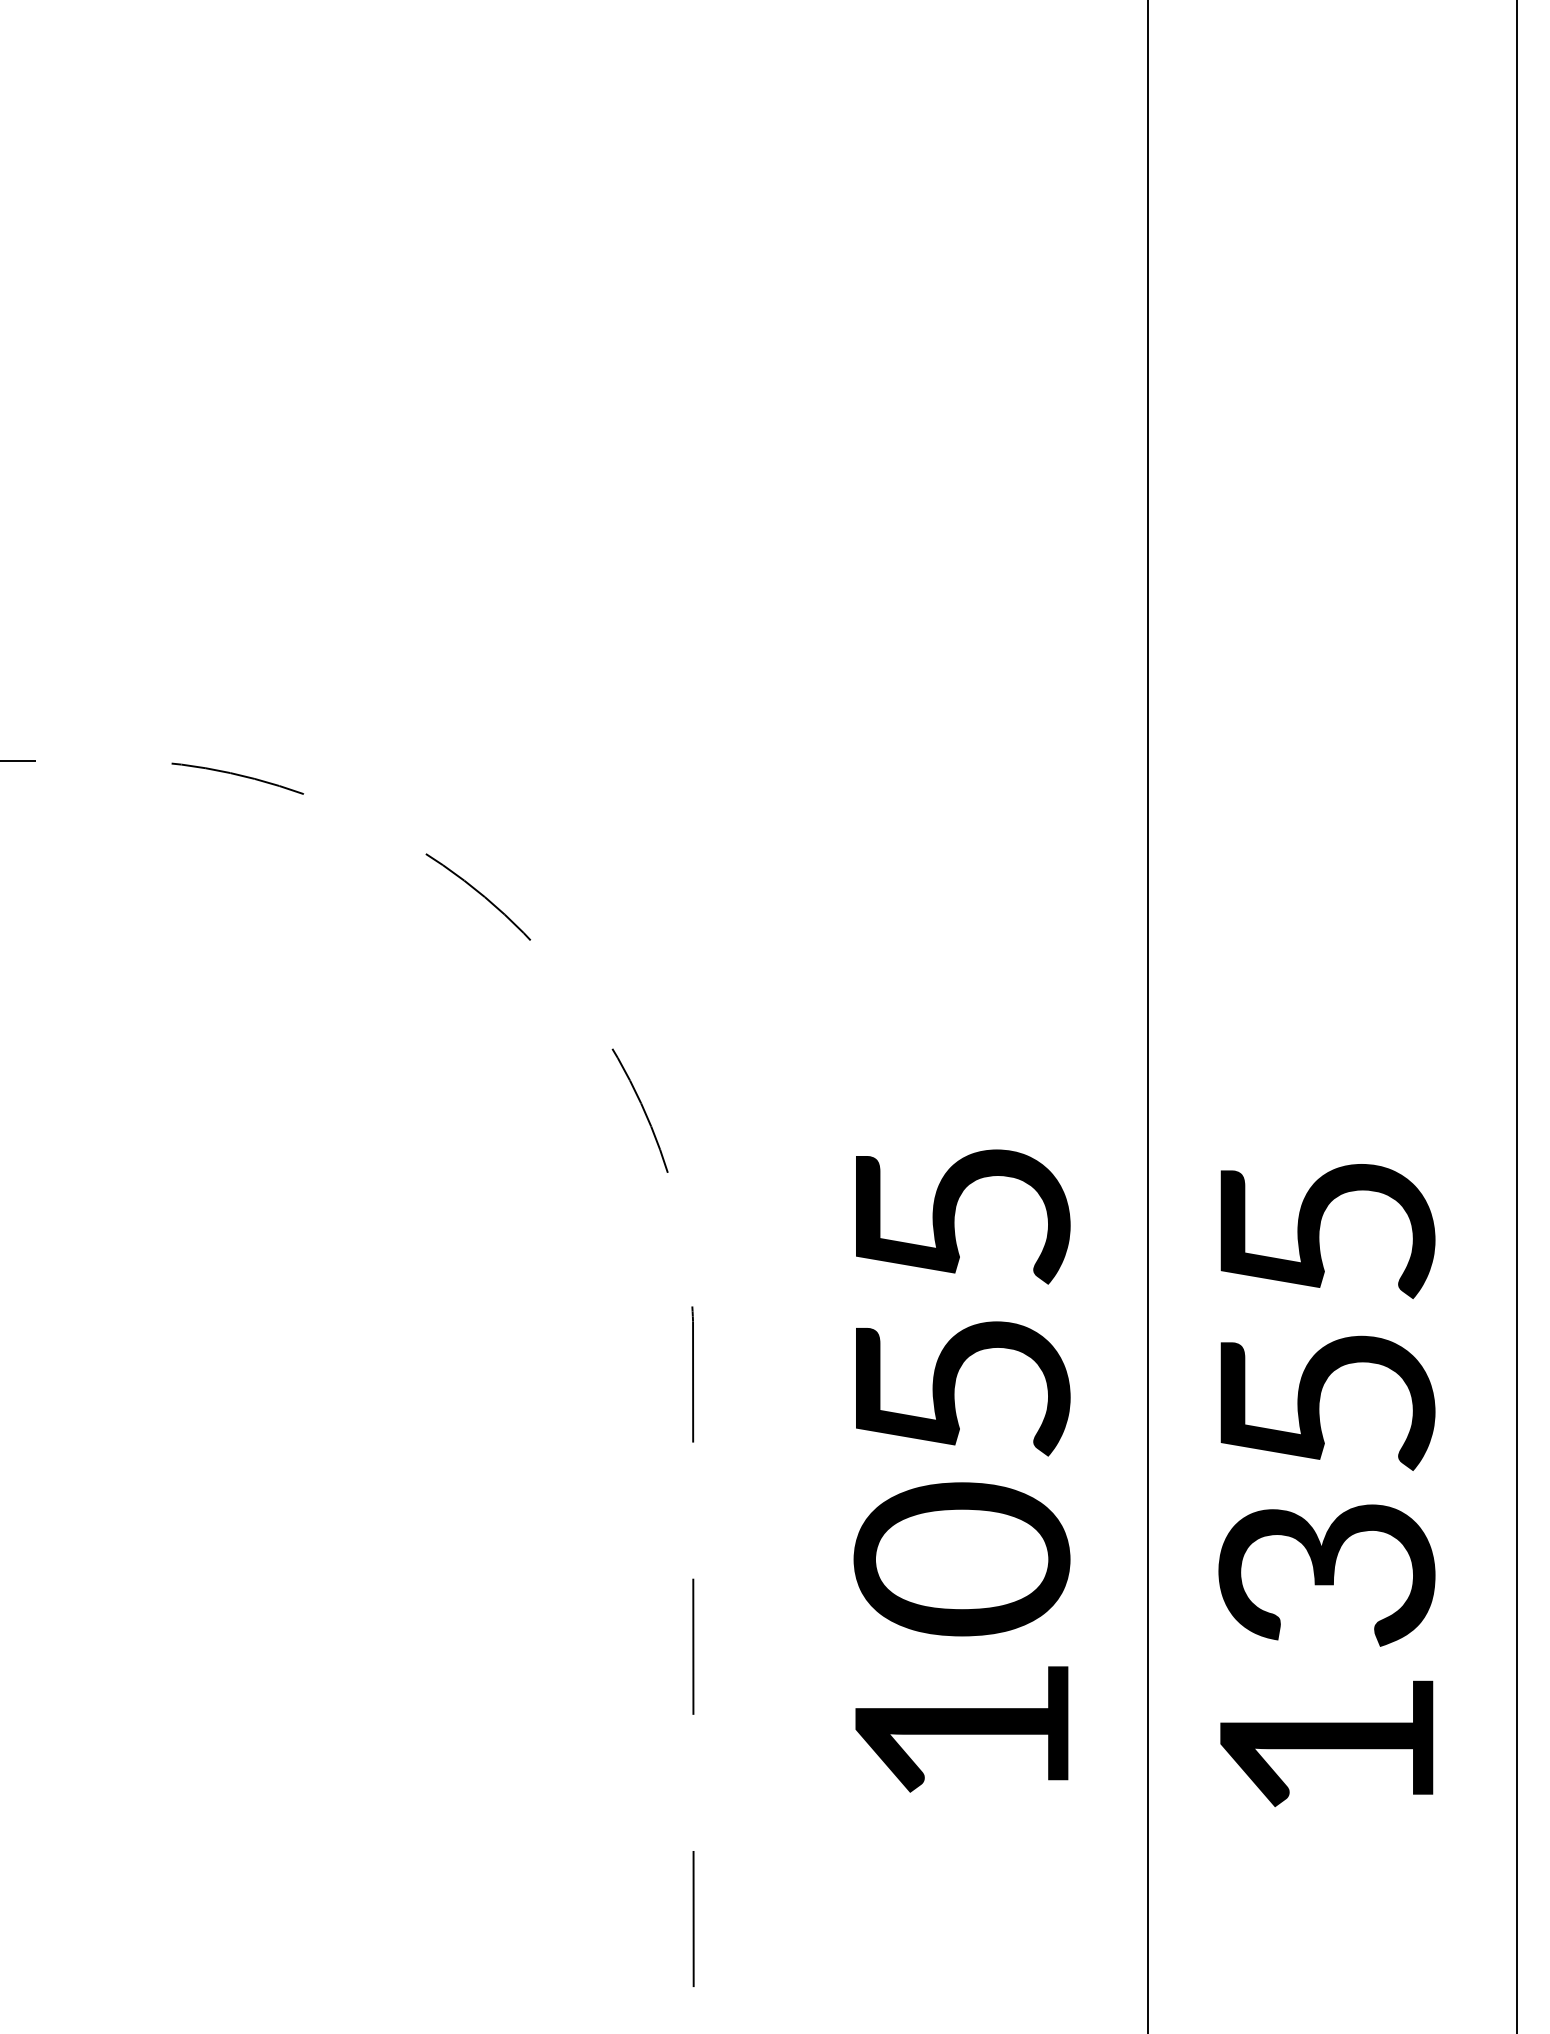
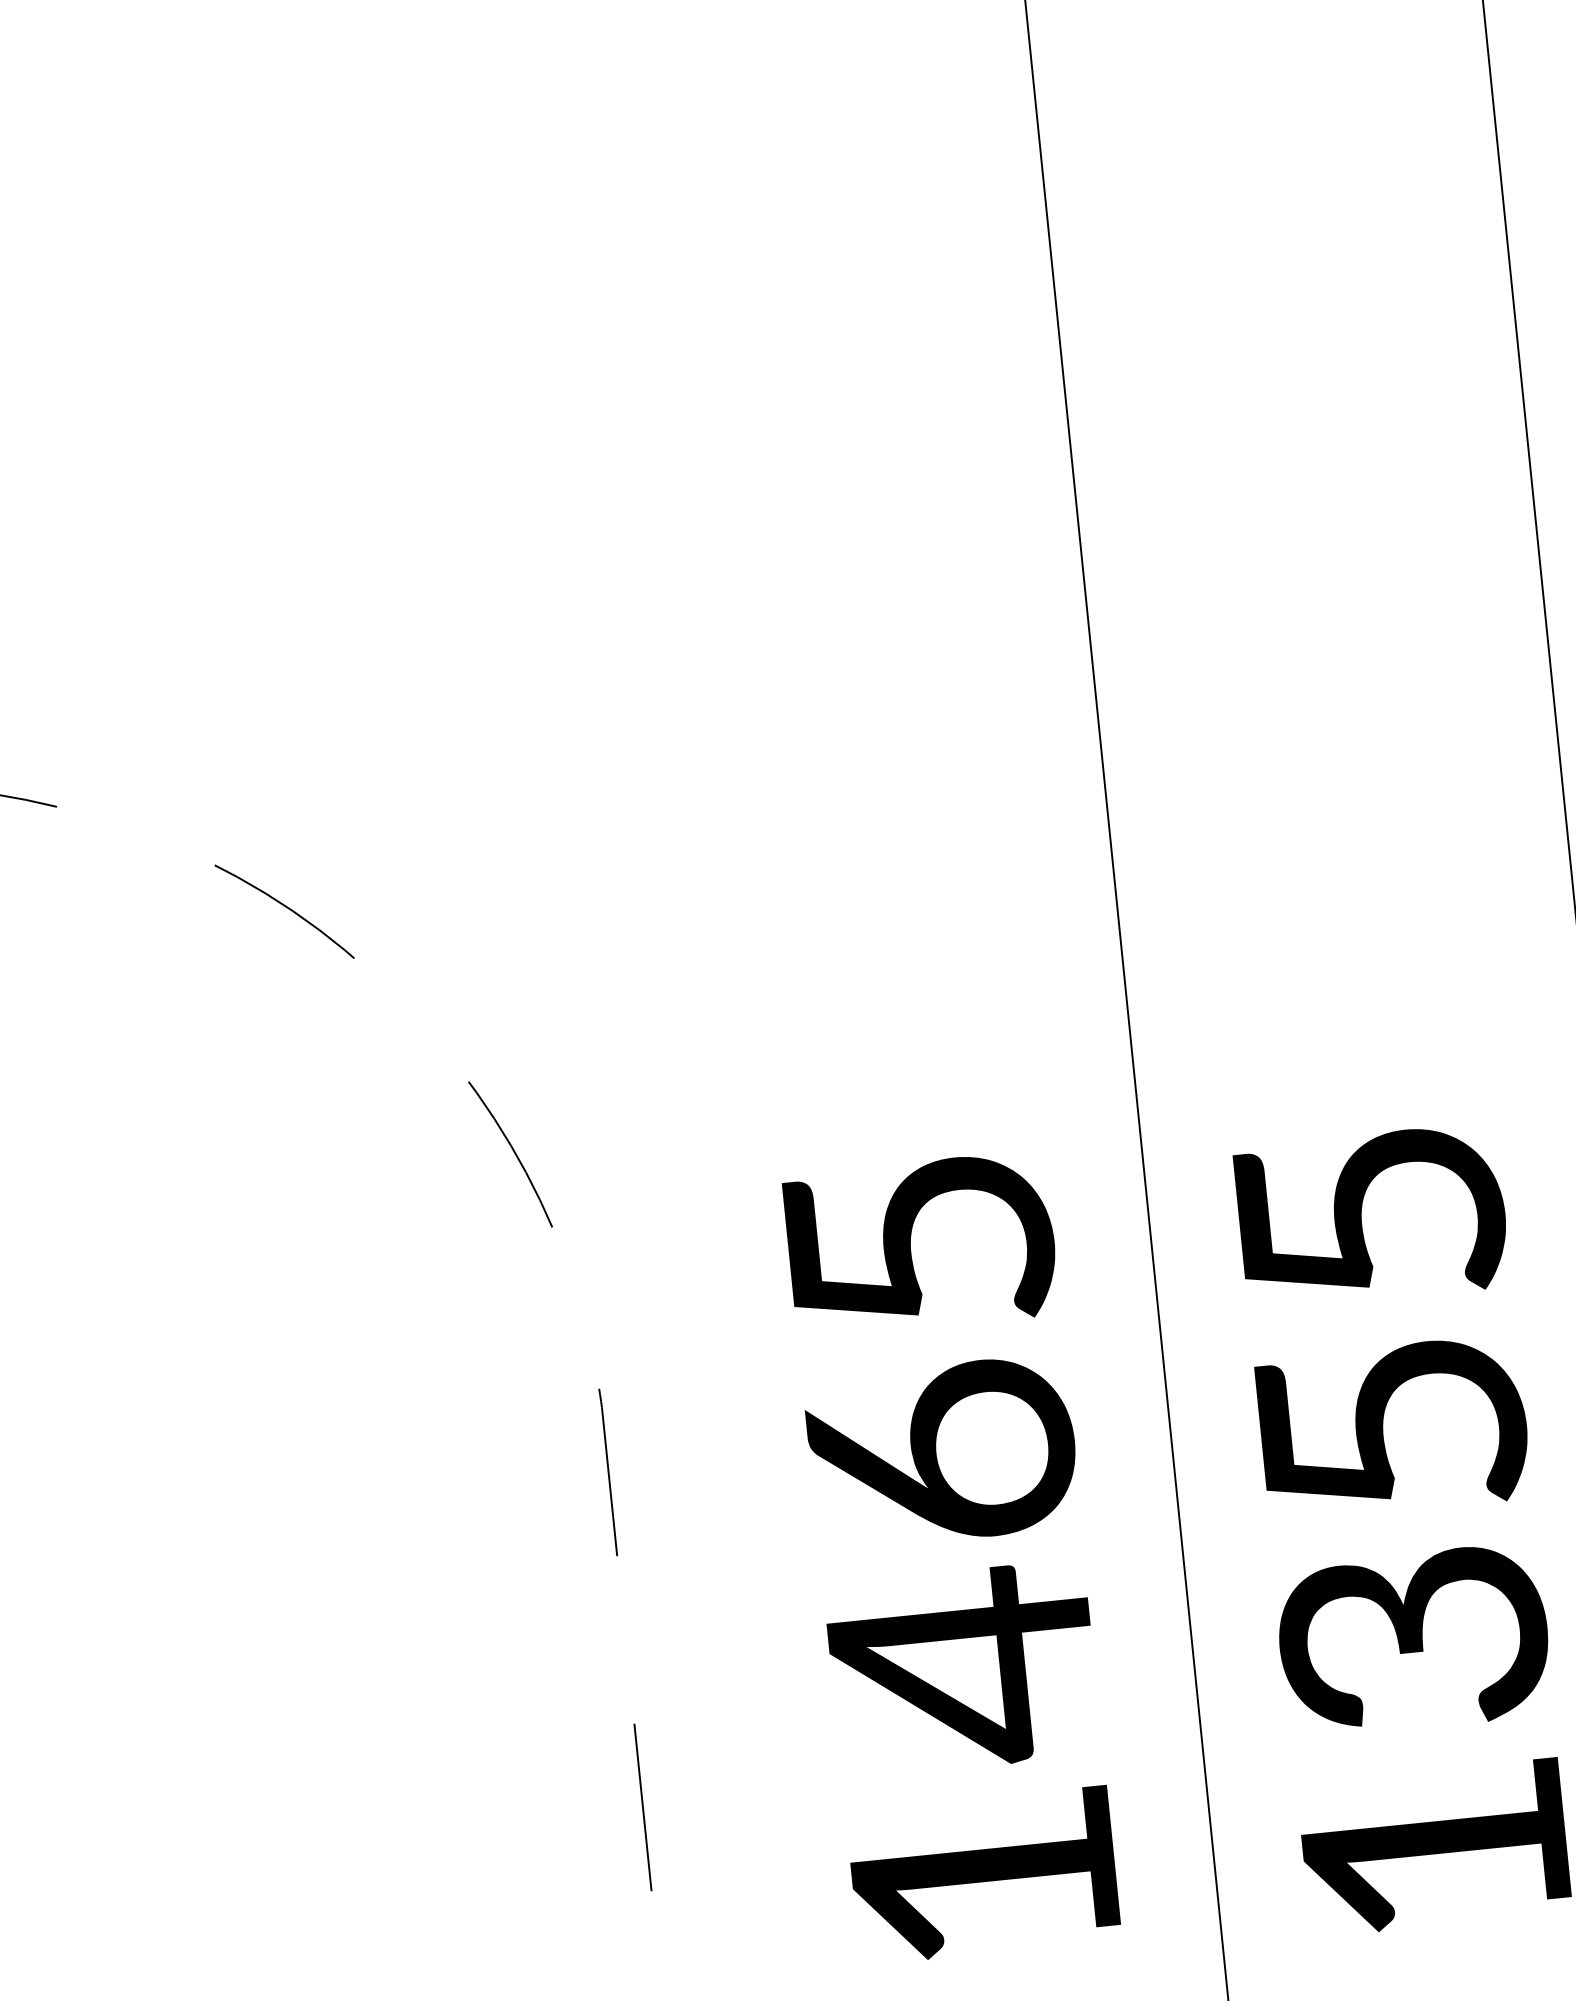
text: (961, 1477) -> (951, 1565), 1055 -> 1465

